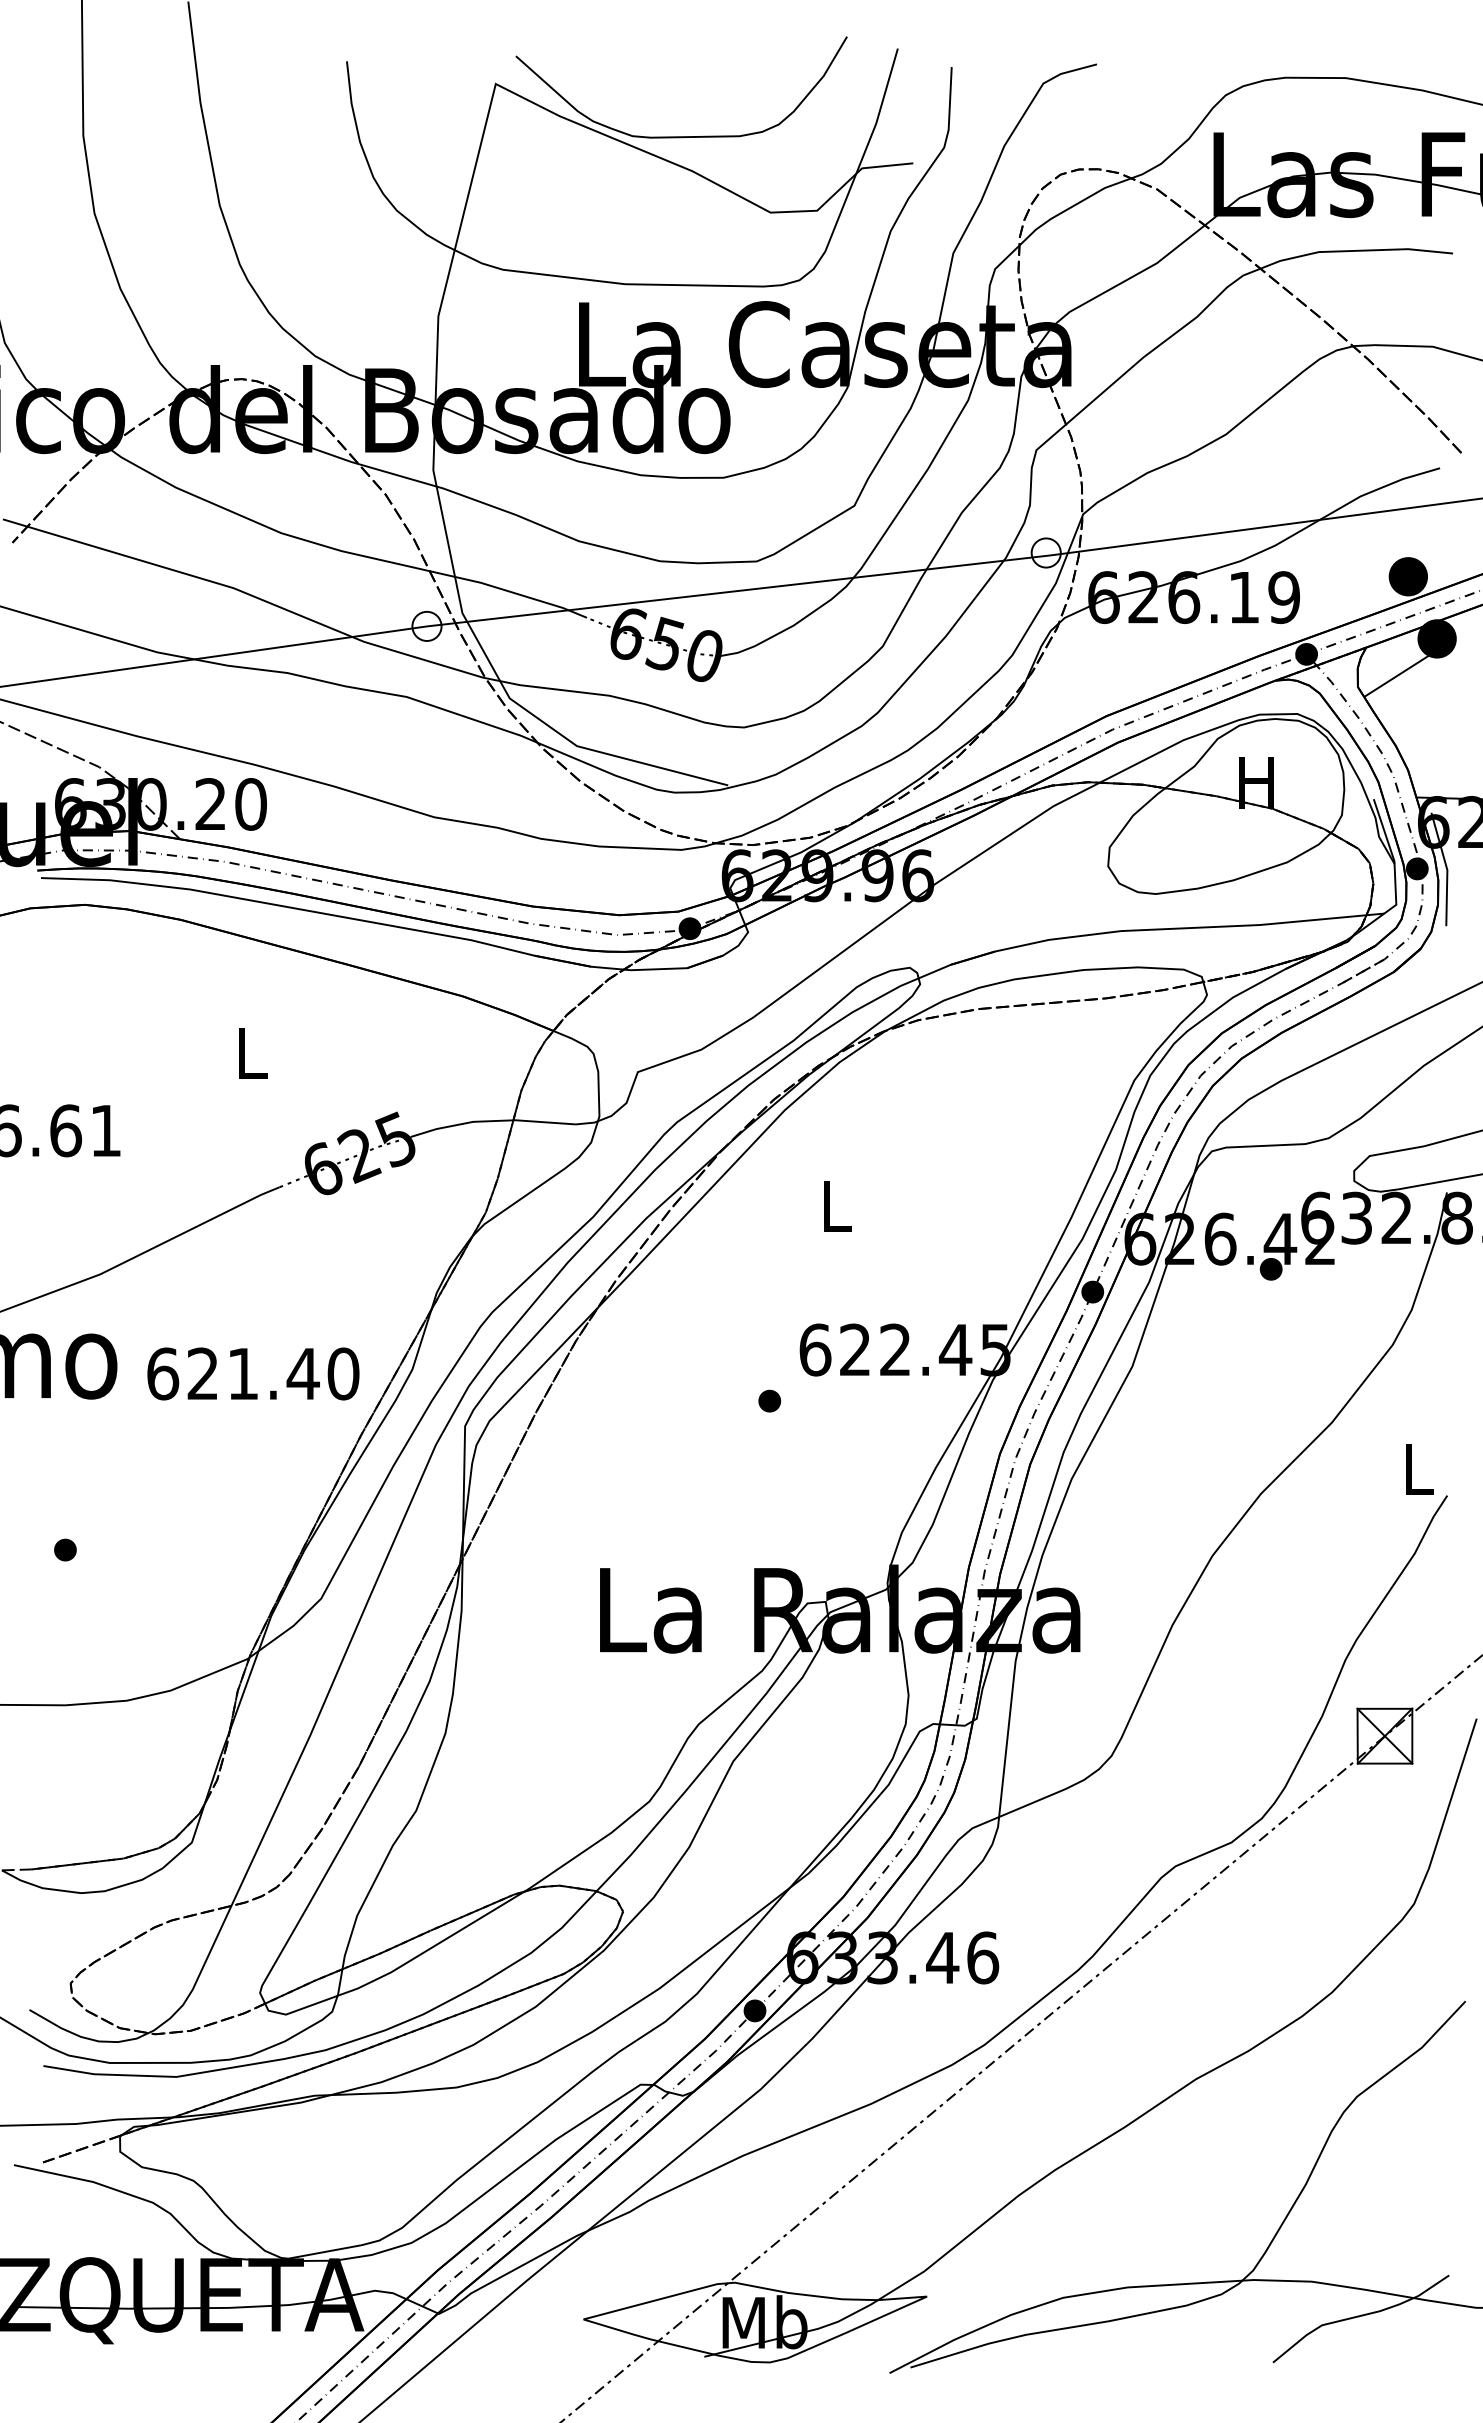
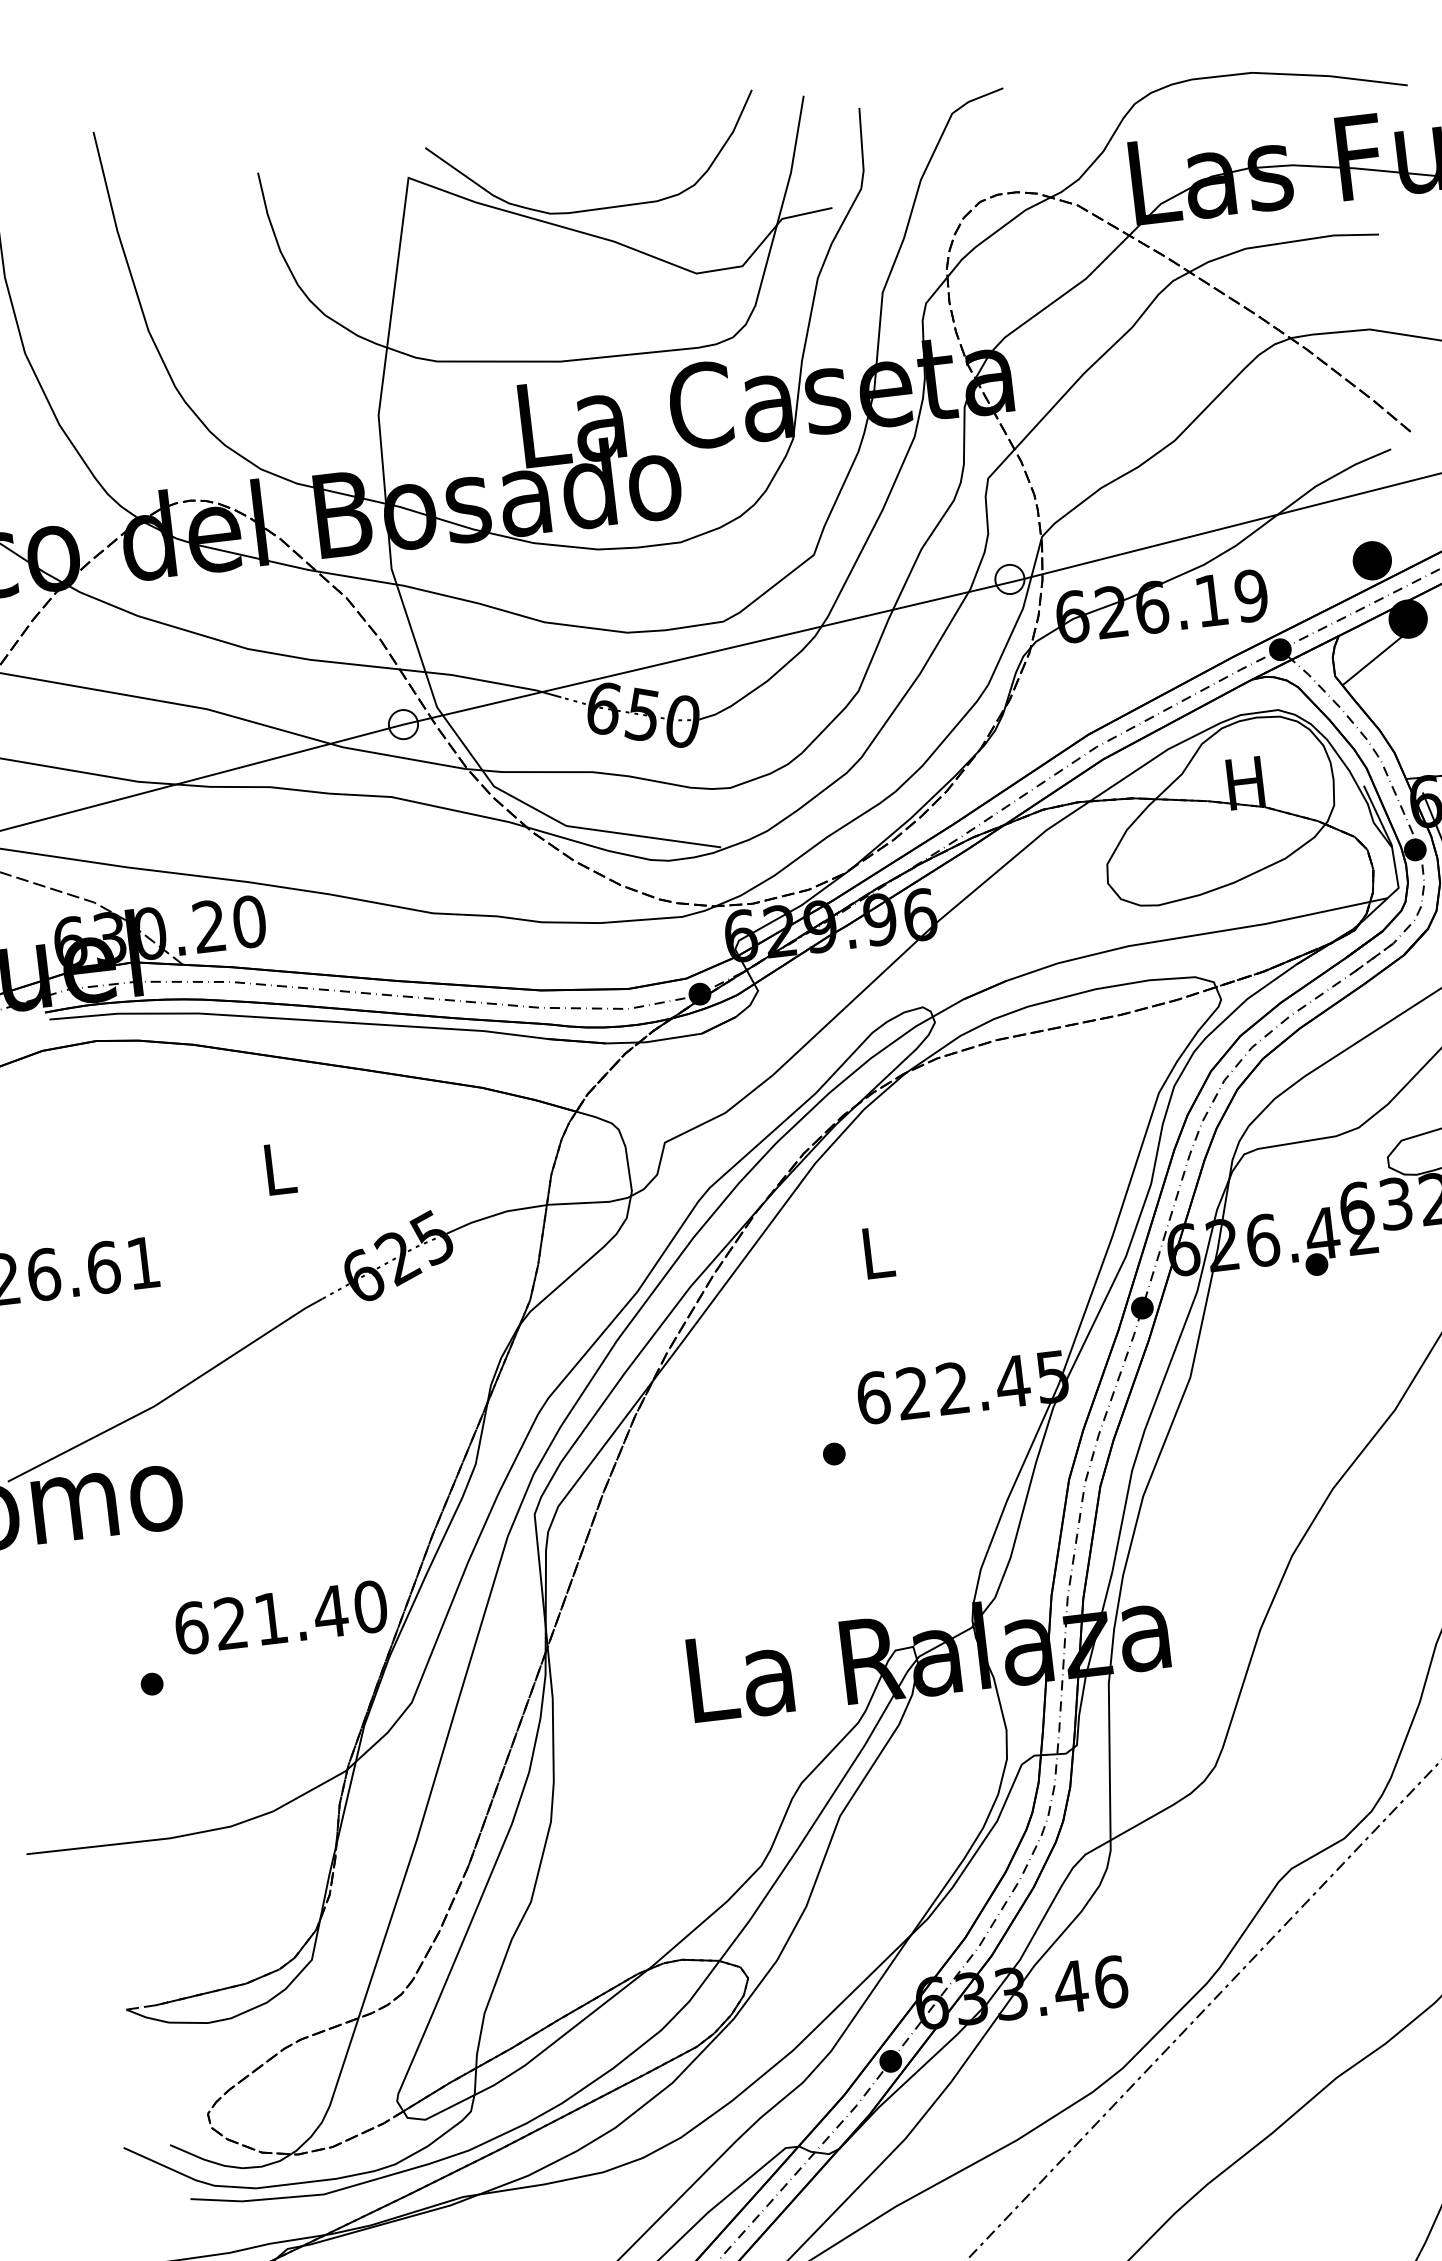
text: (253, 1373) -> (281, 1617), moved

